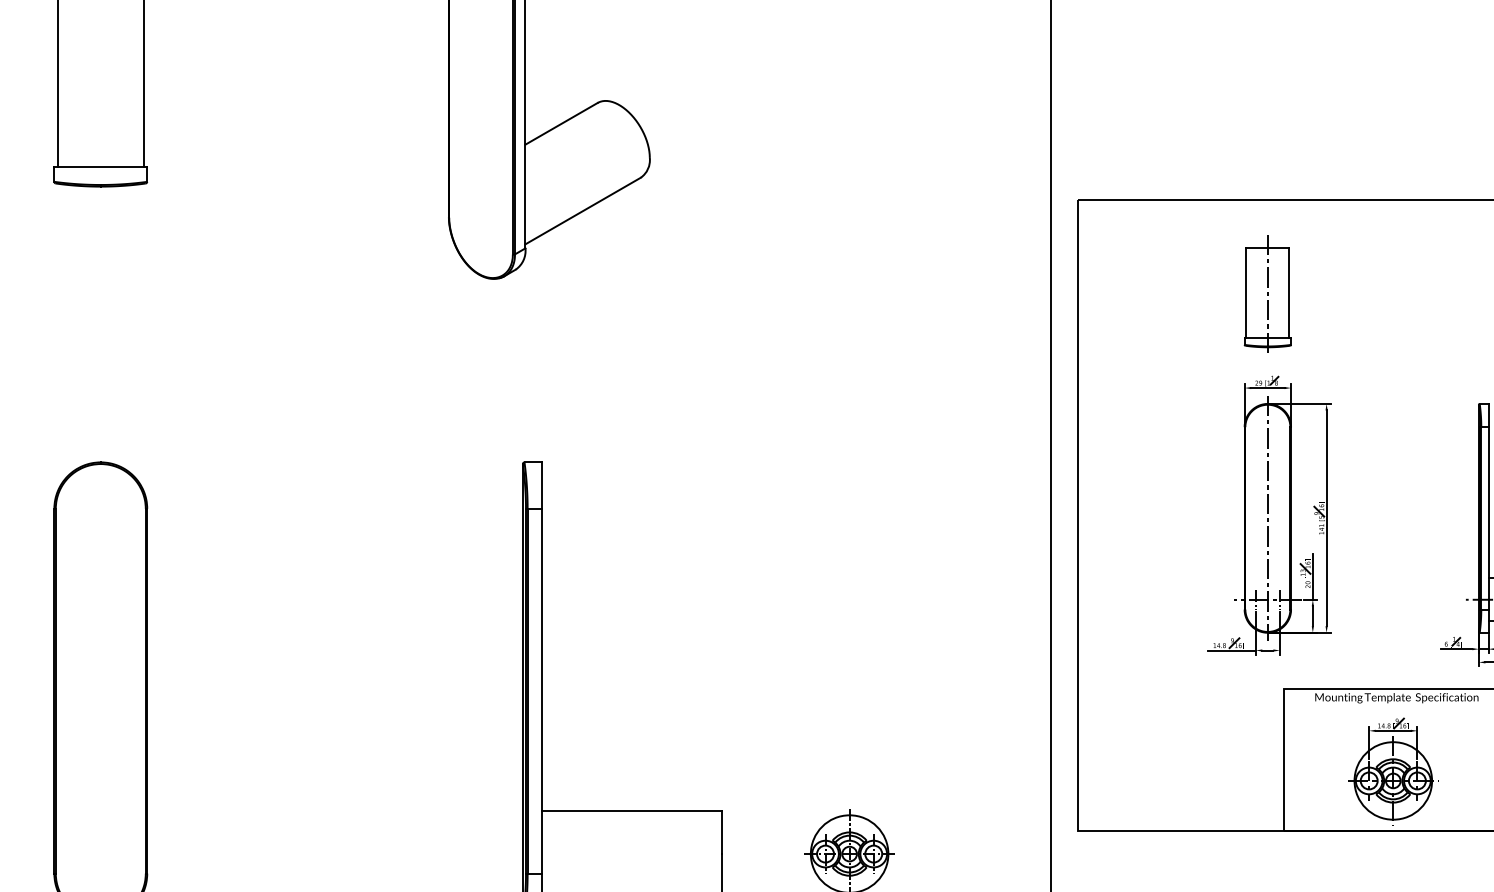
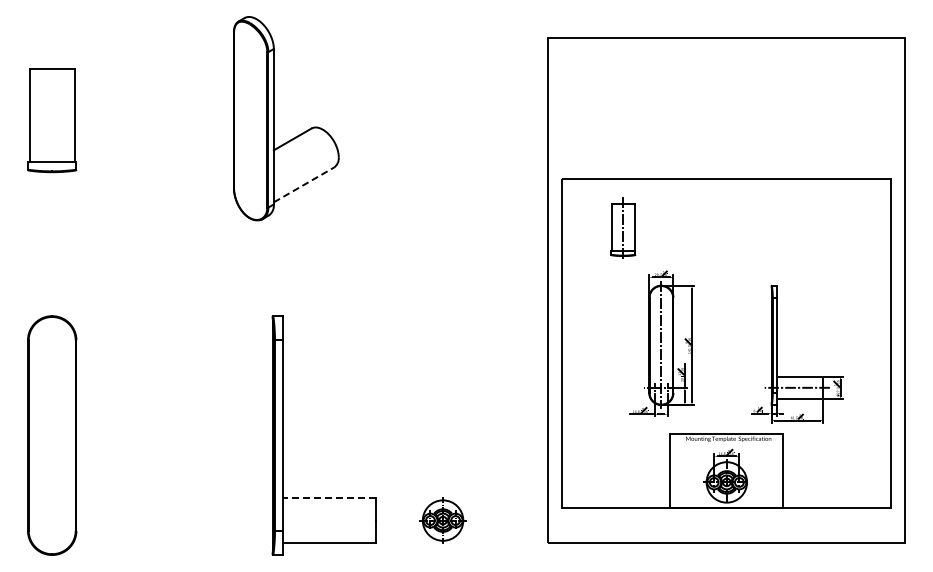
line: (582, 210) -> (303, 184), solid -> dashed
part: (1268, 292) -> (623, 227), moved
line: (632, 811) -> (329, 498), solid -> dashed

